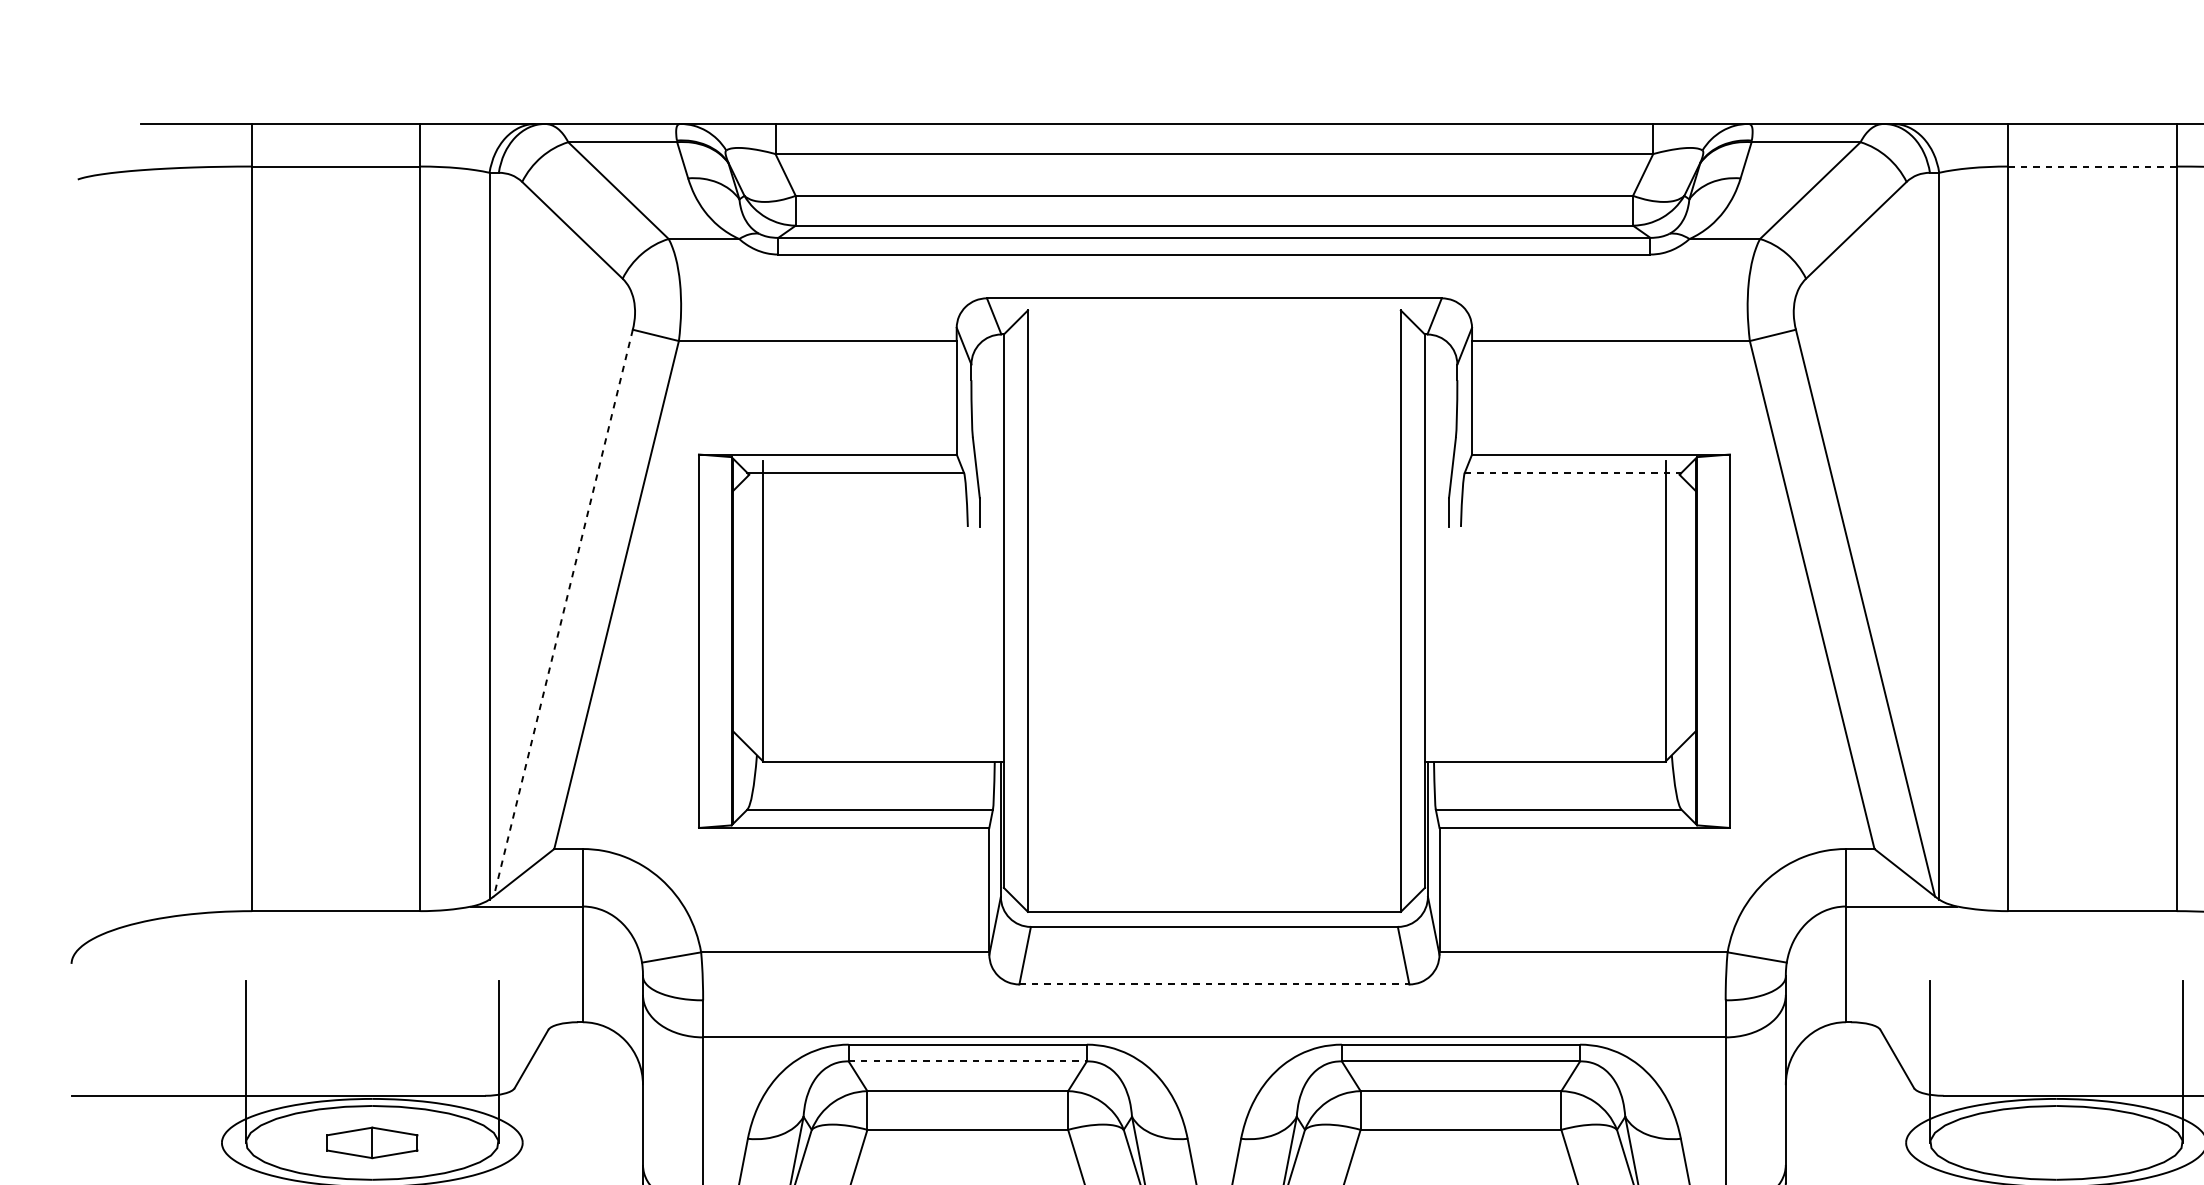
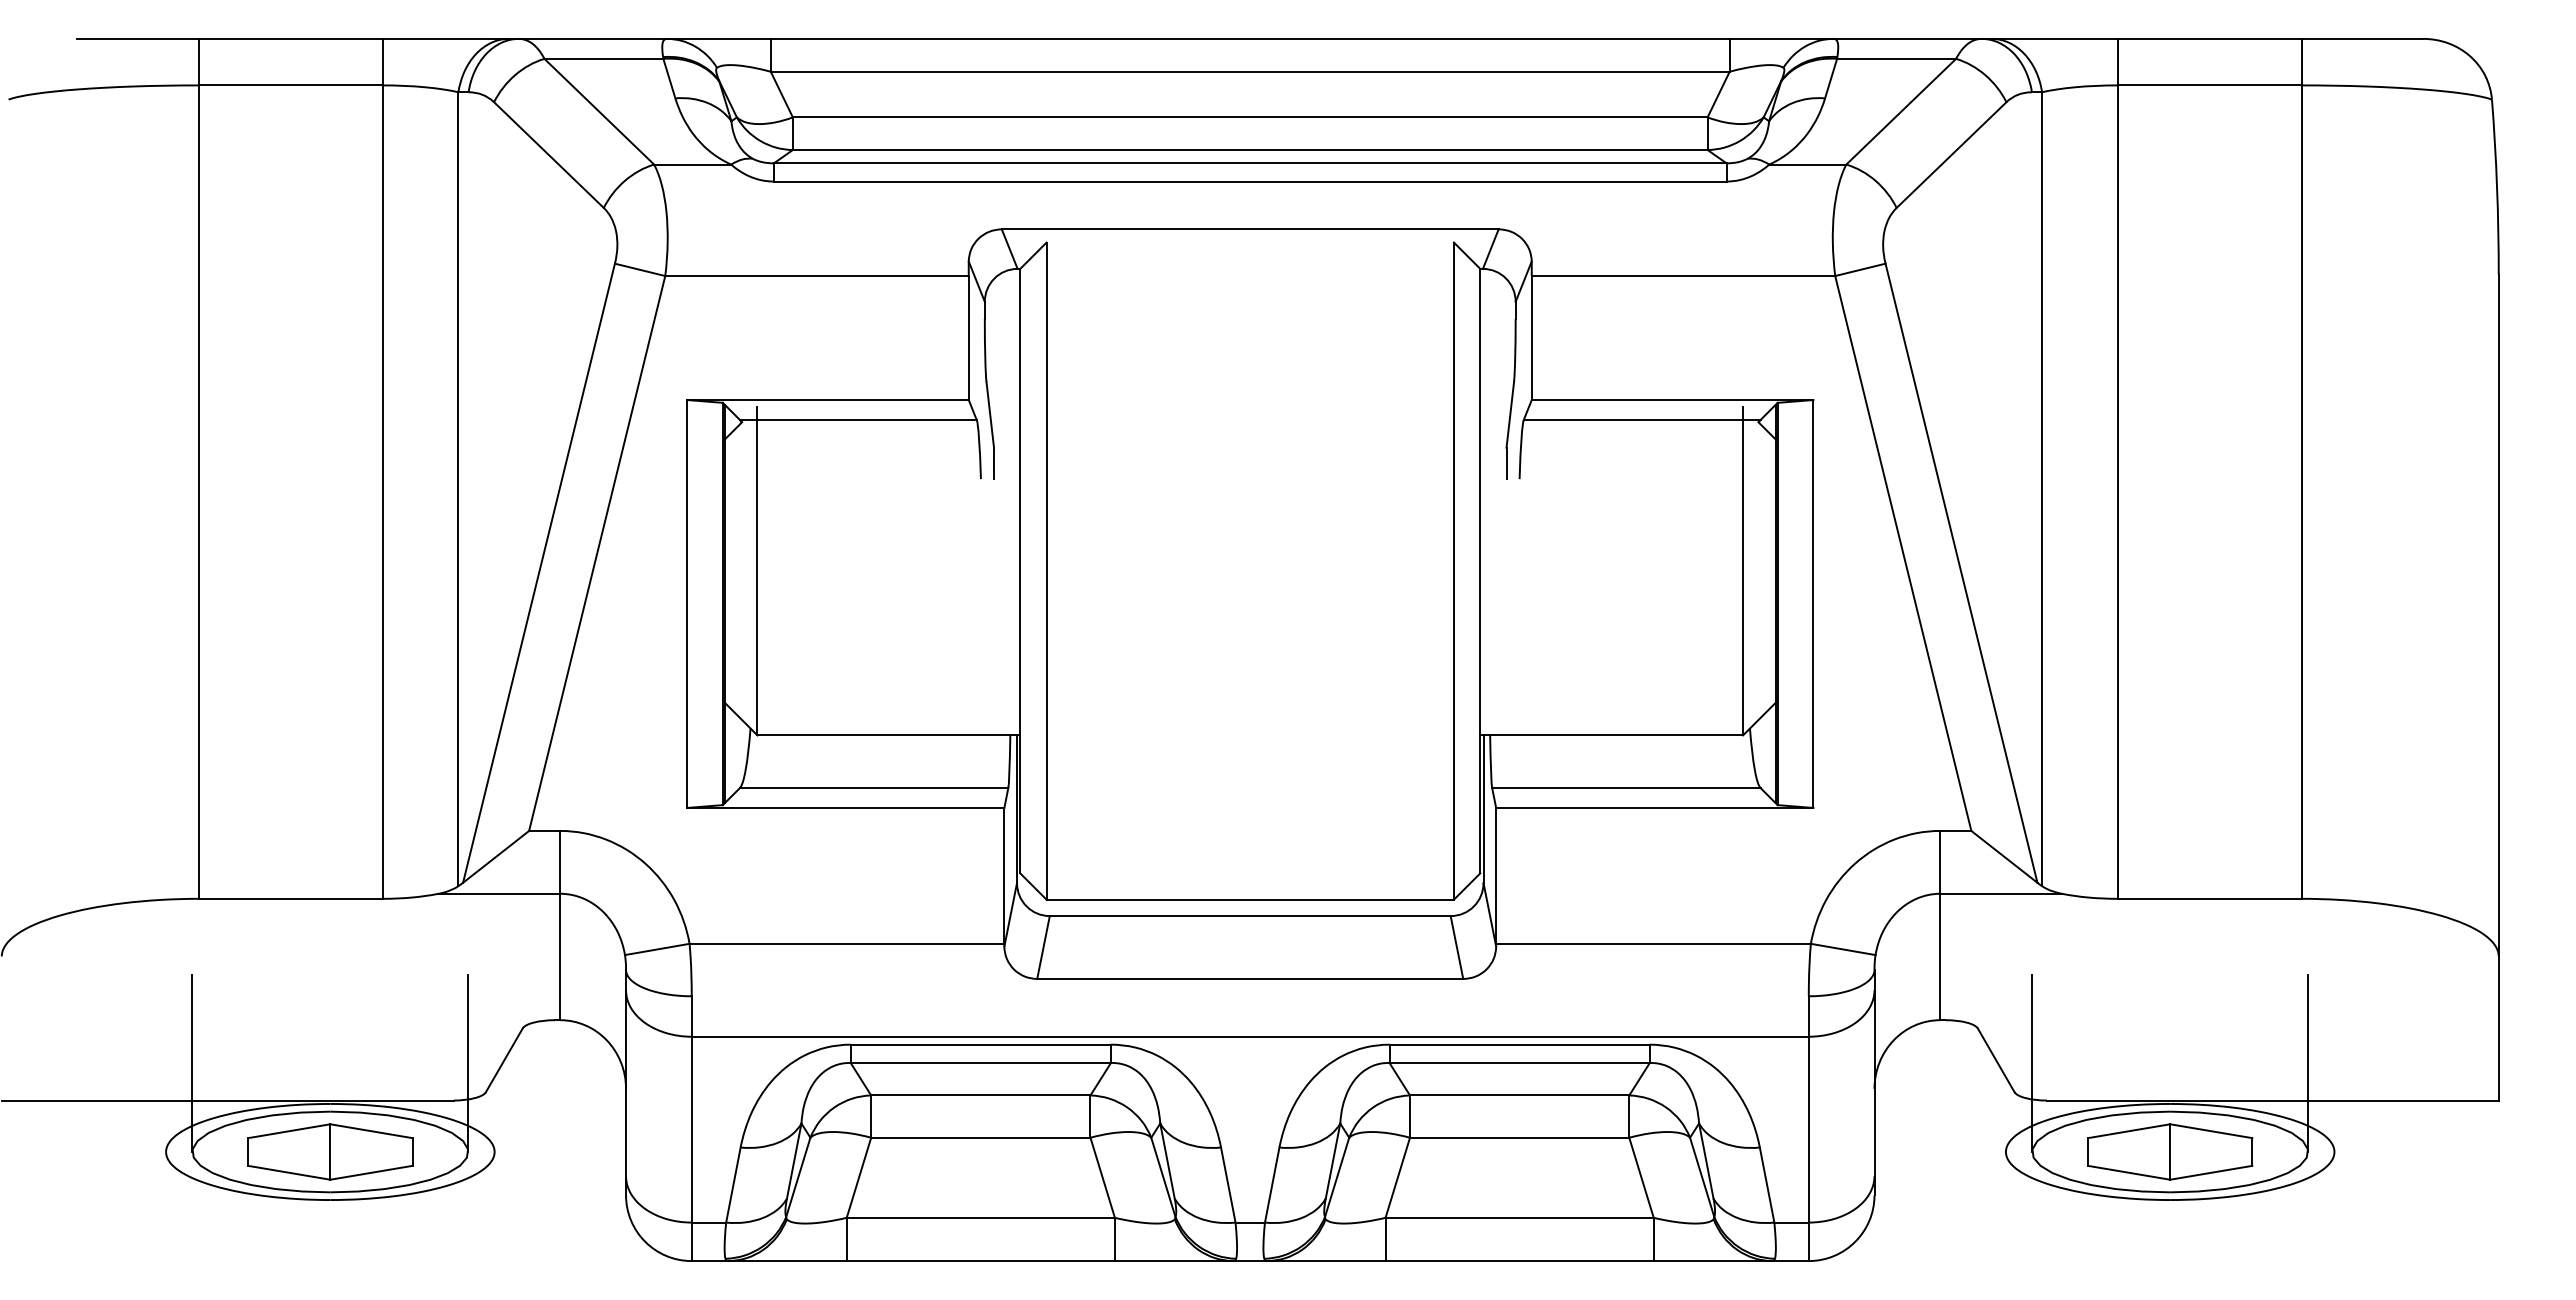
line: (2093, 166) -> (2210, 85), dashed -> solid
line: (1573, 473) -> (1642, 420), dashed -> solid
line: (563, 613) -> (539, 573), dashed -> solid
line: (1214, 984) -> (1250, 978), dashed -> solid
line: (968, 1060) -> (981, 1062), dashed -> solid
part: (372, 1142) -> (330, 1151), size x1.67
part: (2056, 1142) -> (2170, 1151), added

